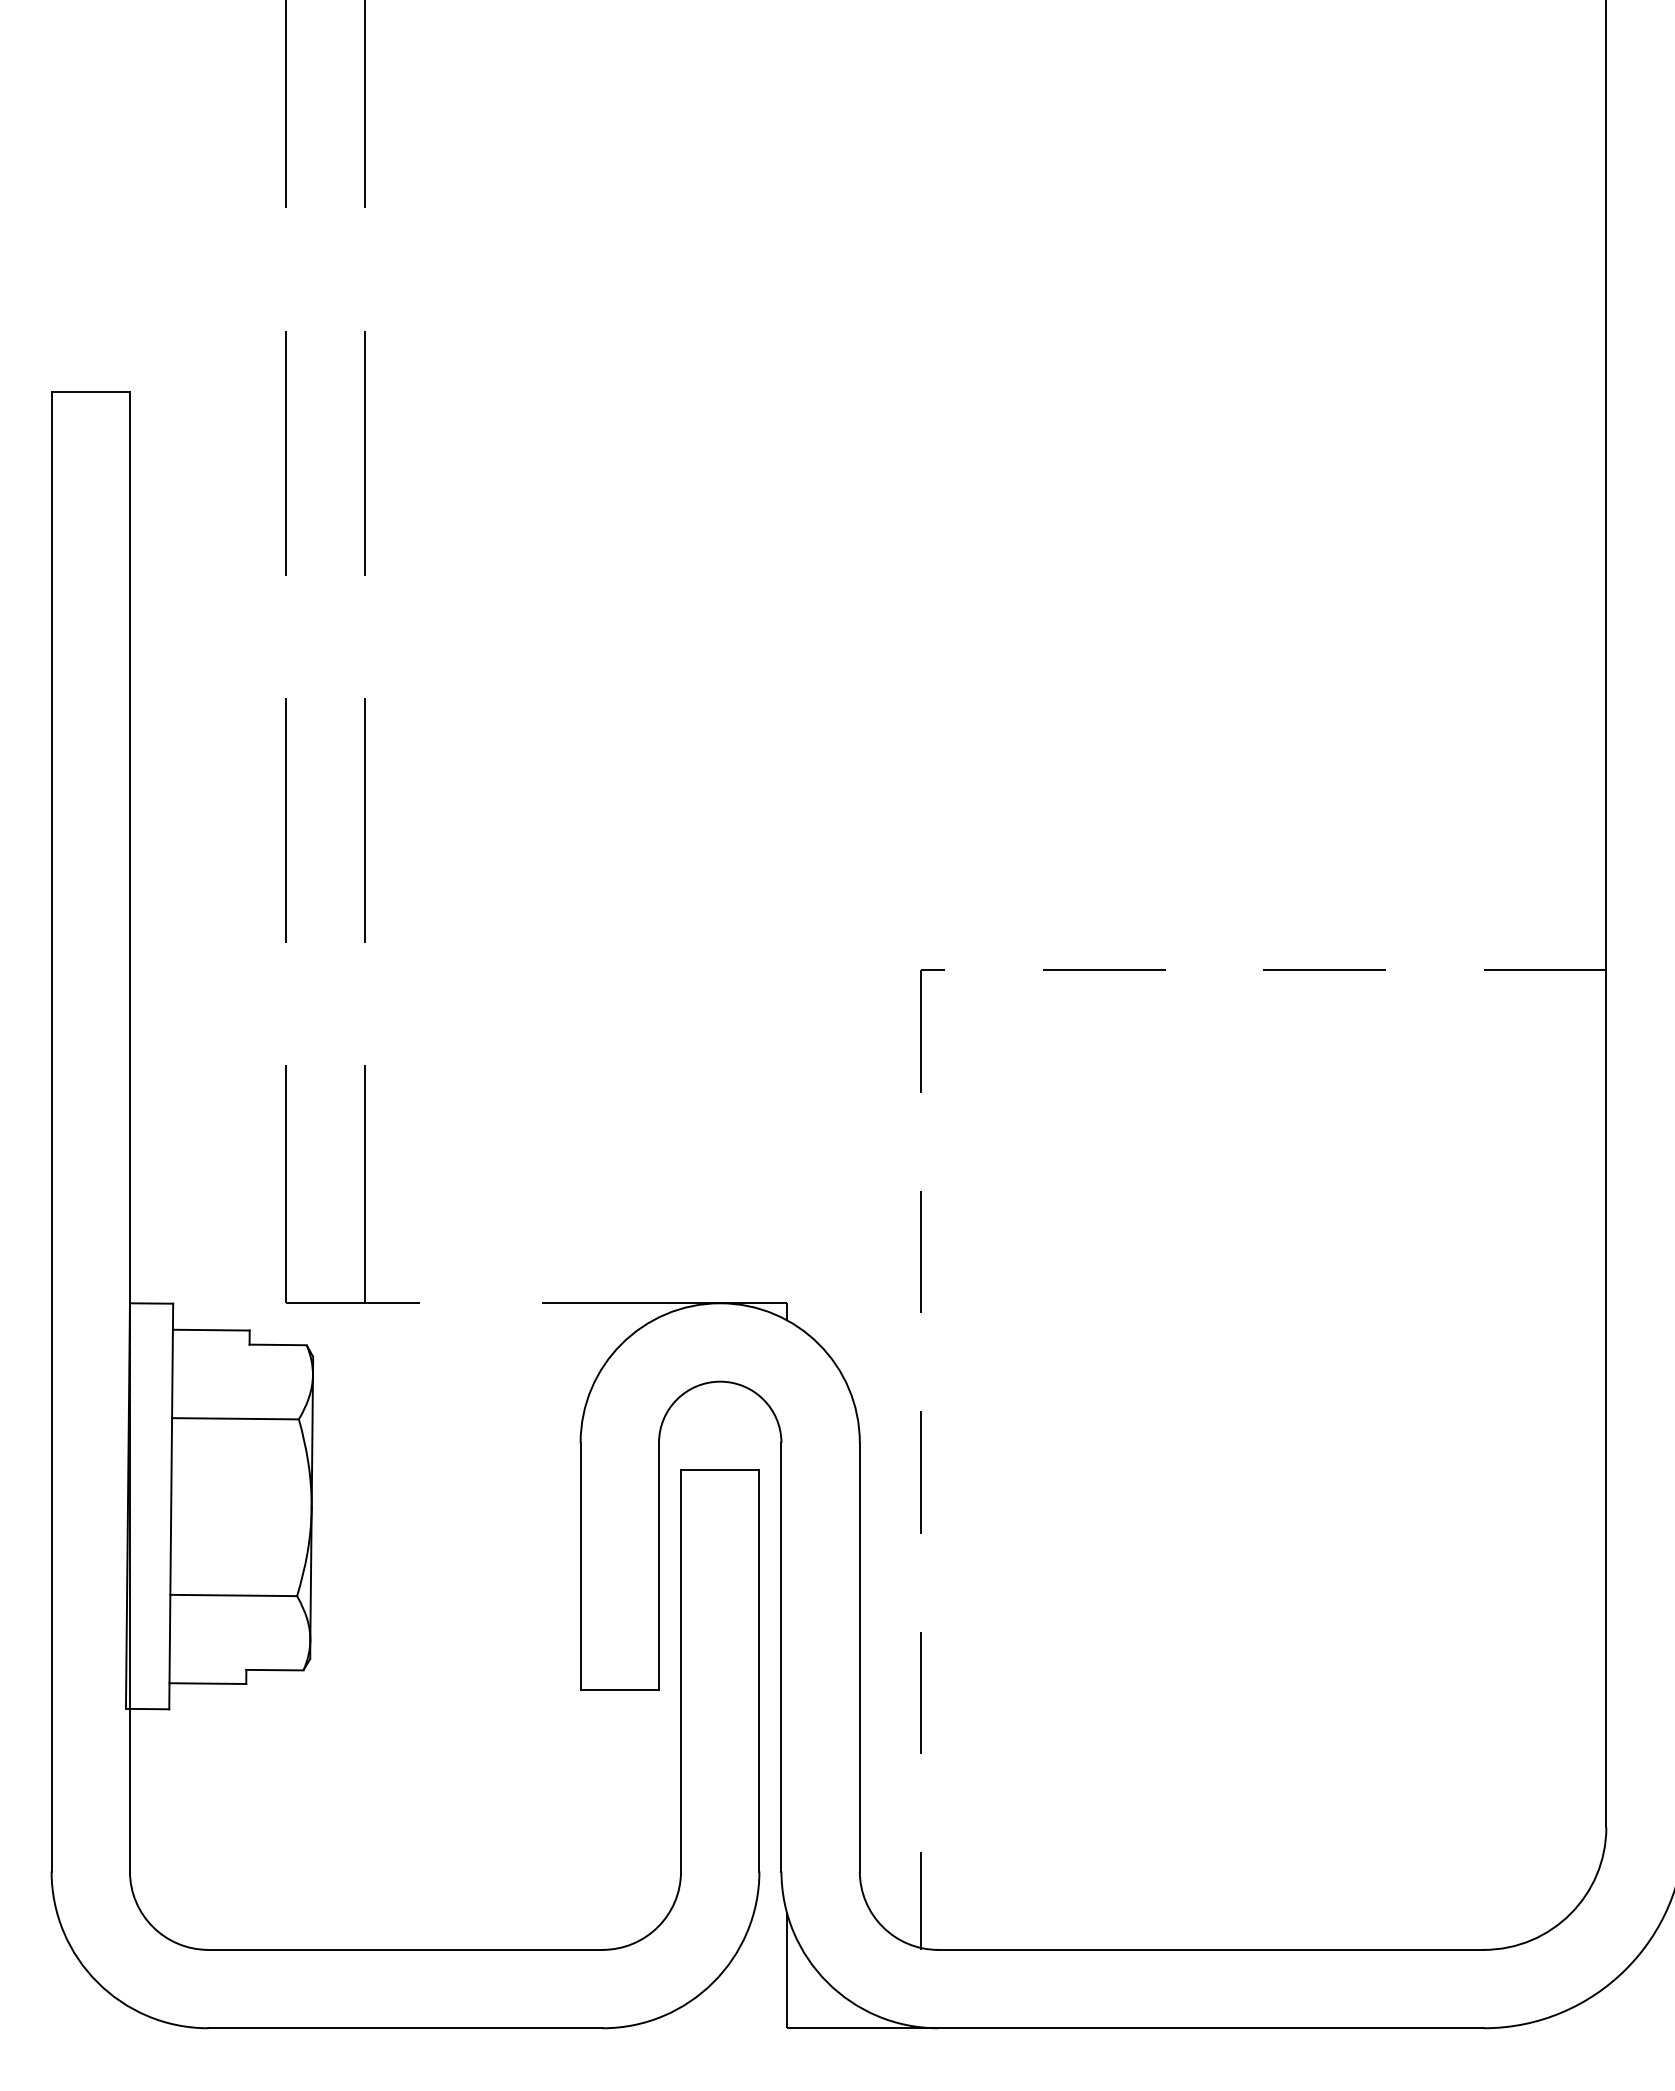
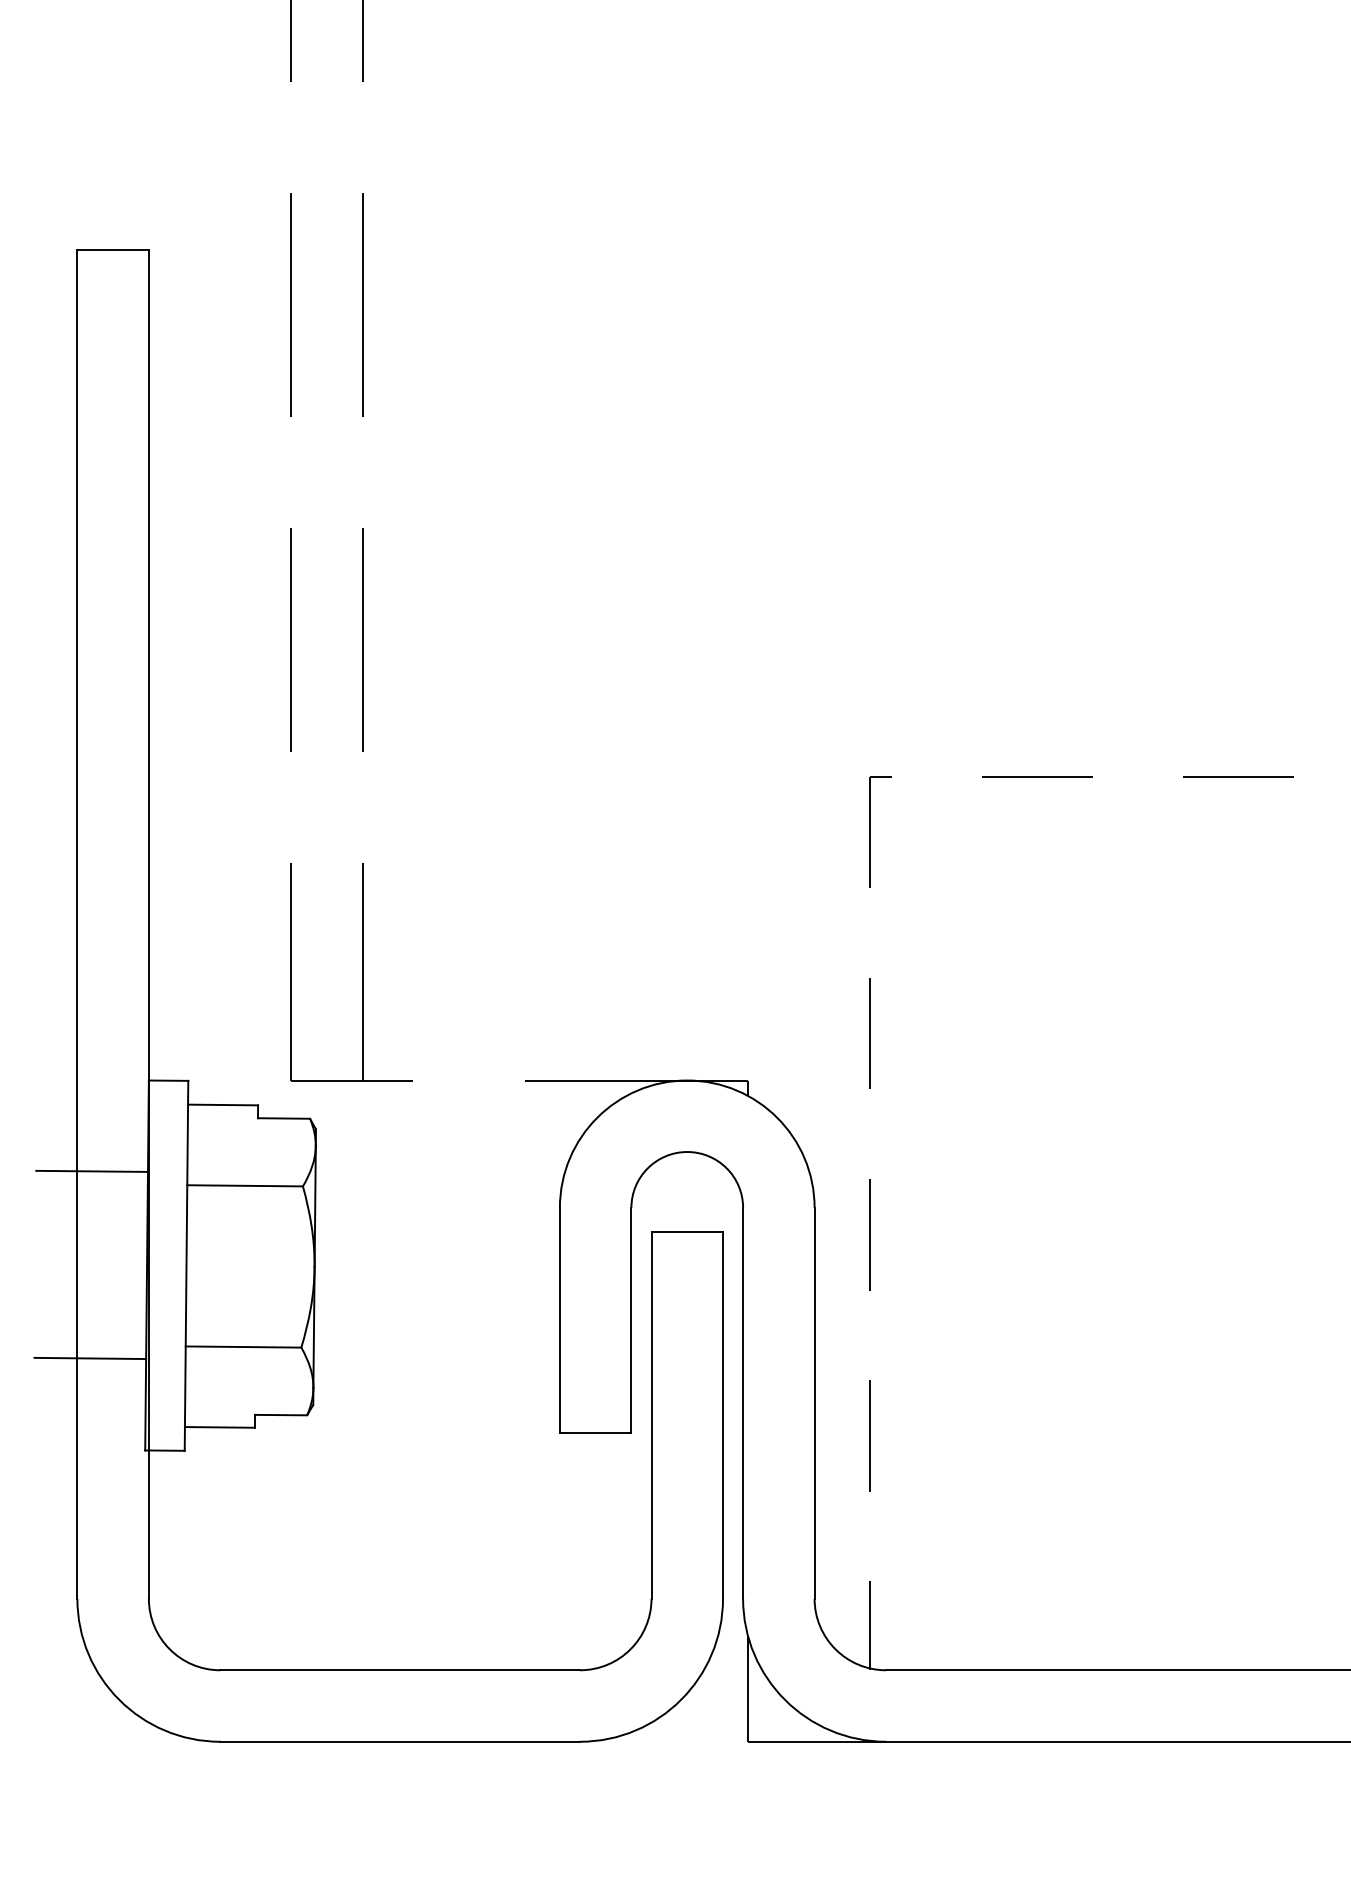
line: (67, 1402) -> (91, 1170), added
line: (65, 1607) -> (90, 1357), added

